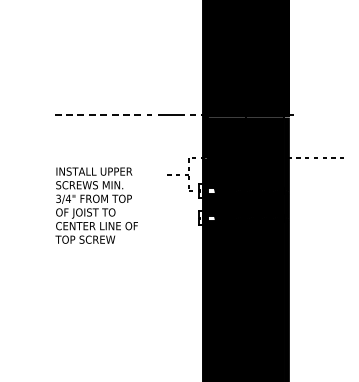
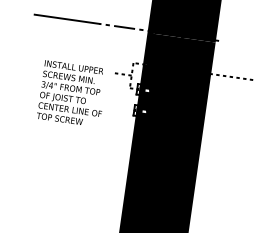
line: (96, 114) -> (66, 19), dashed -> solid
text: (96, 205) -> (72, 93), moved

